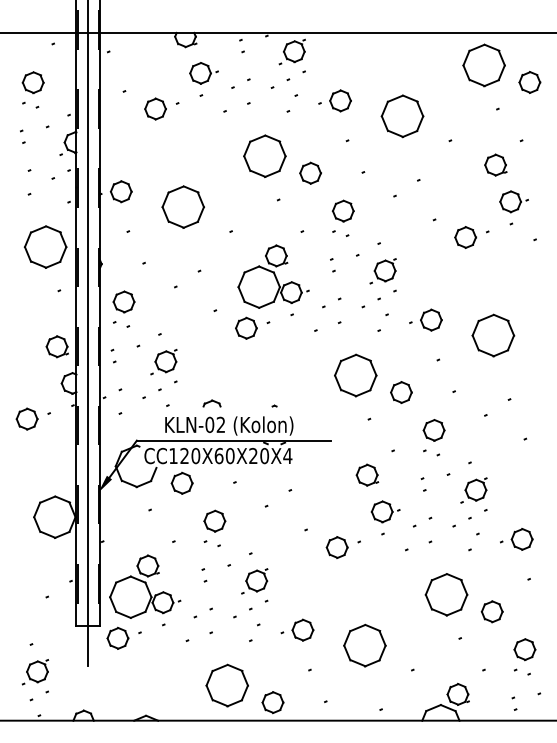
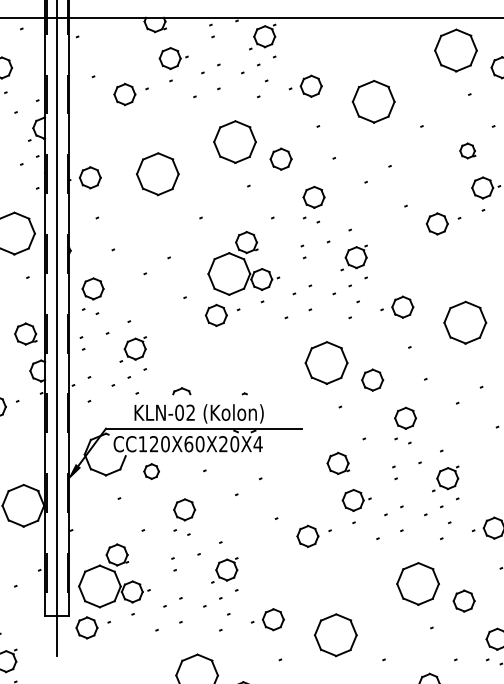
part: (495, 164) -> (467, 150), size x0.7
part: (182, 206) -> (157, 173), moved
part: (181, 482) -> (150, 470), size x0.7

